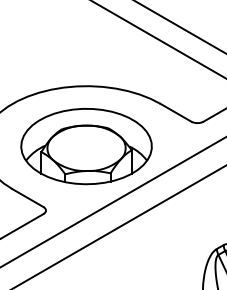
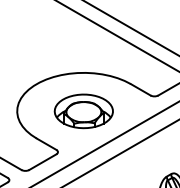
part: (86, 146) -> (83, 111), size x0.7

